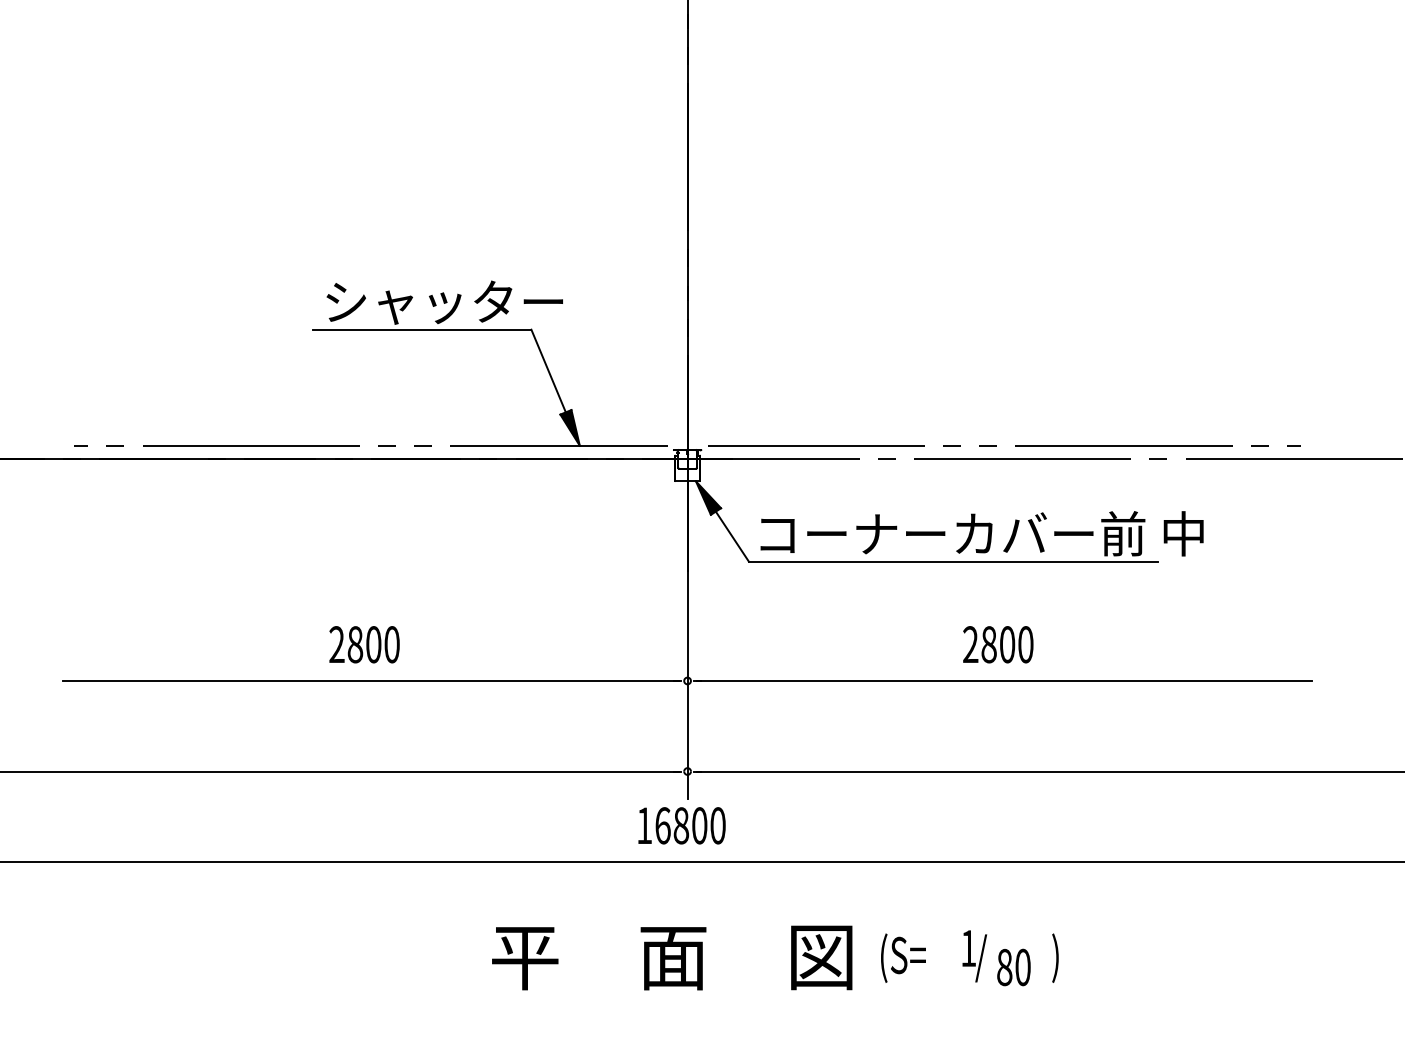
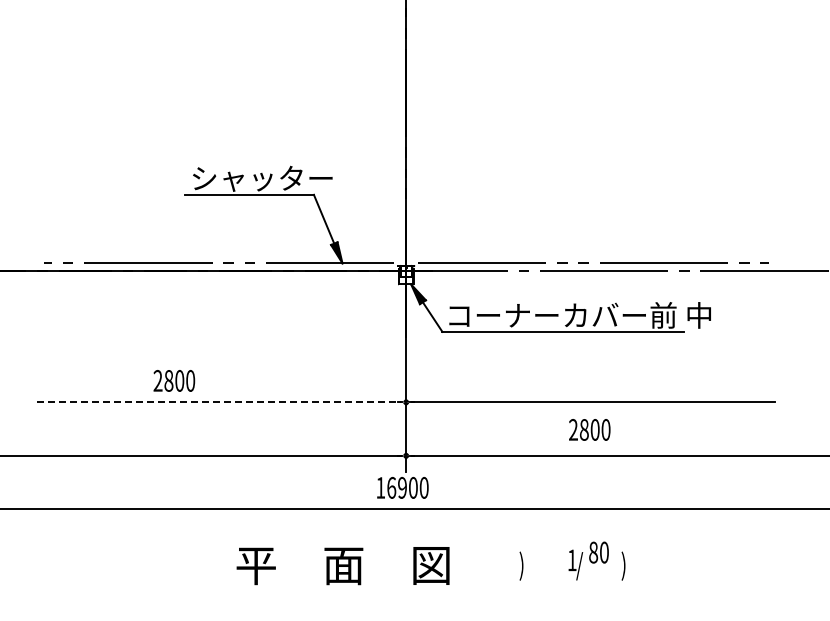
text: (364, 643) -> (174, 380), moved
text: (997, 643) -> (589, 429), moved
line: (369, 681) -> (218, 402), solid -> dashed
text: (681, 825) -> (402, 487), 16800 -> 16900
text: (901, 957) -> (532, 565), (S= -> )
text: (671, 958) -> (342, 566), moved
text: (1013, 967) -> (598, 552), moved

